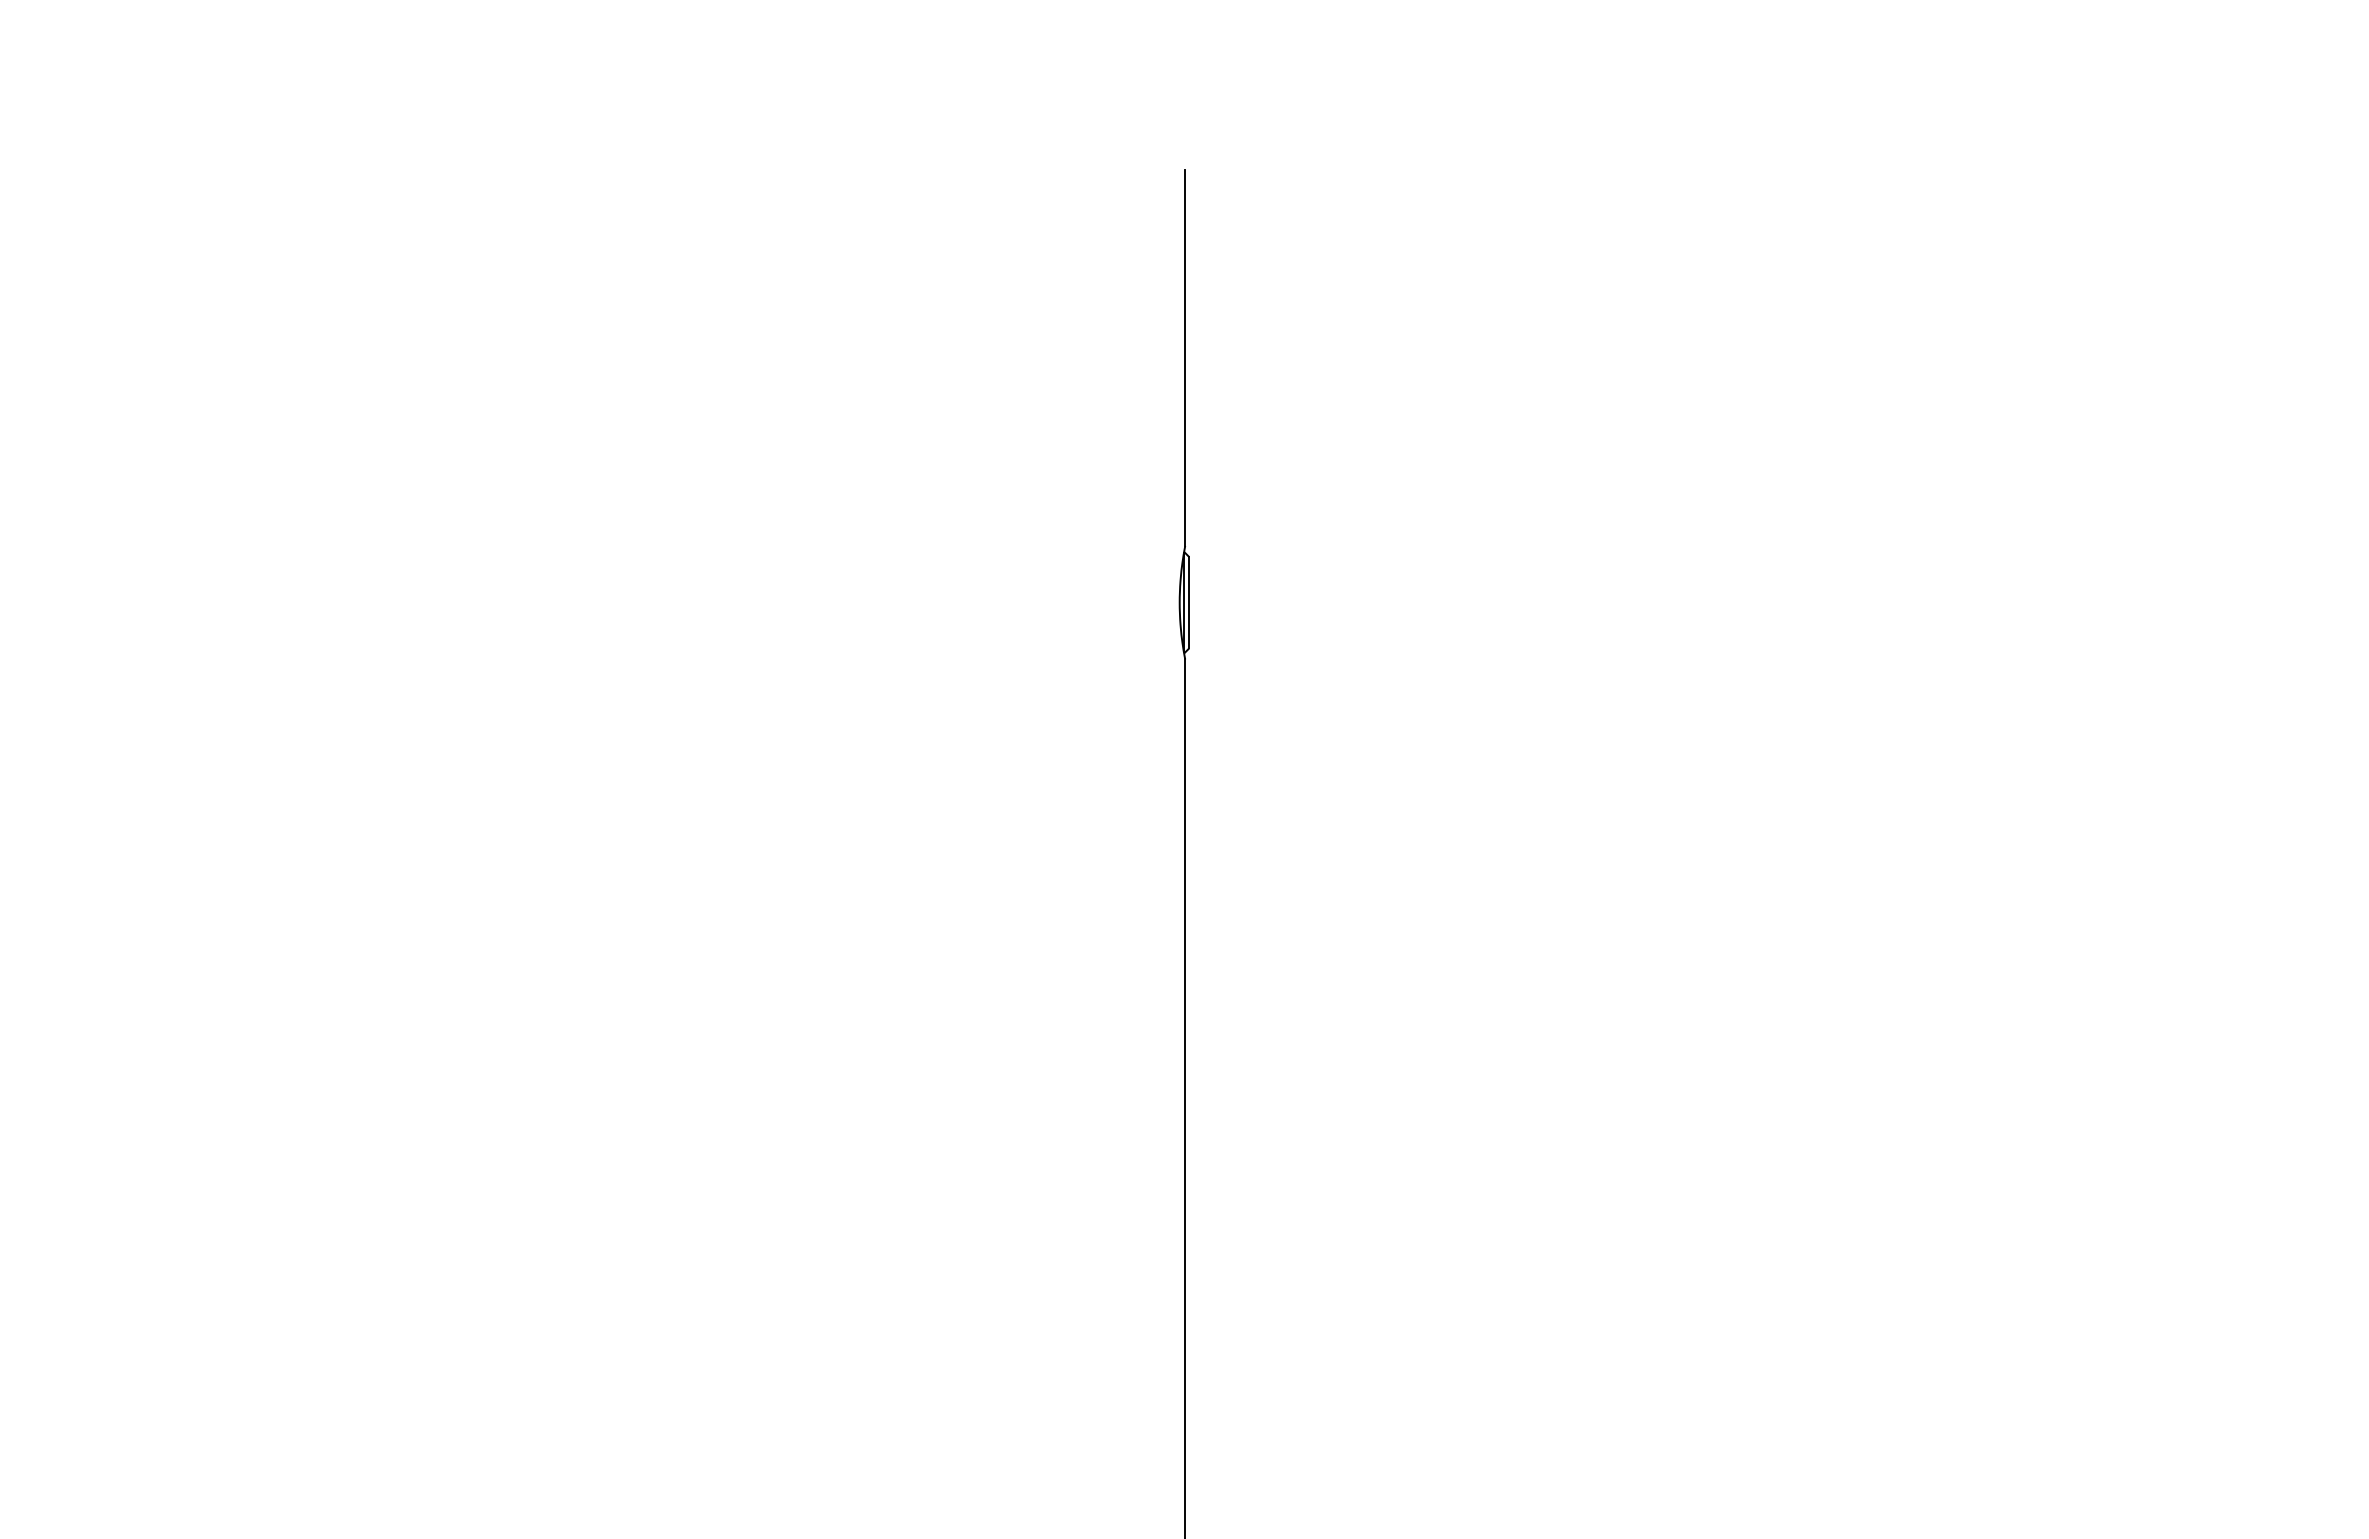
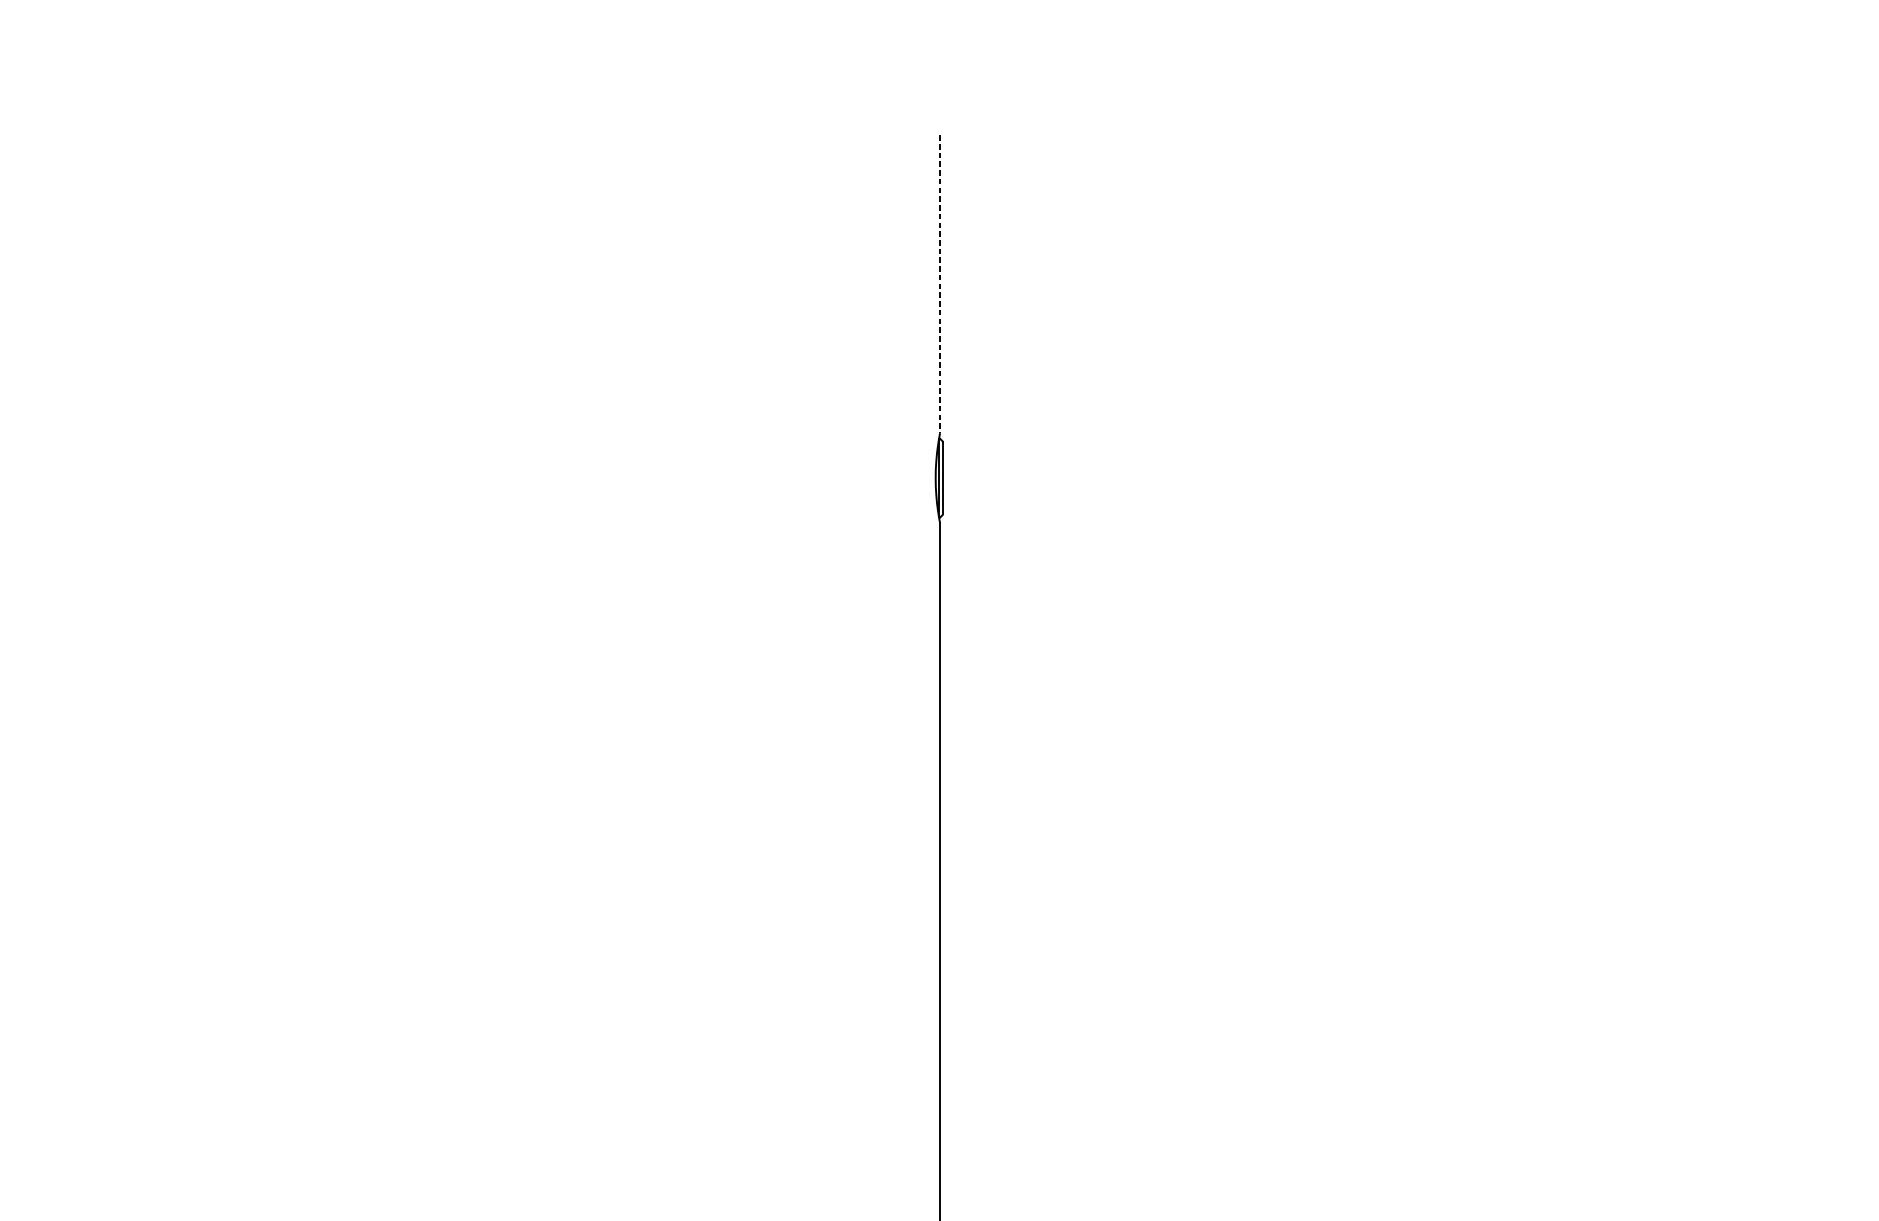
line: (1185, 358) -> (940, 284), solid -> dashed

